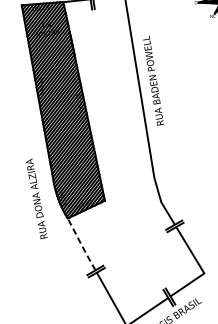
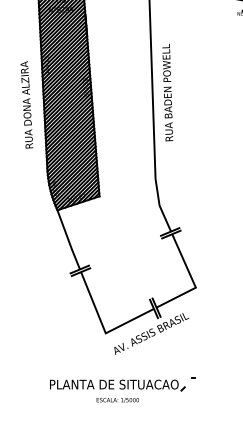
text: (153, 80) -> (167, 92), moved
text: (36, 198) -> (26, 104), moved
line: (81, 244) -> (68, 239), dashed -> solid

